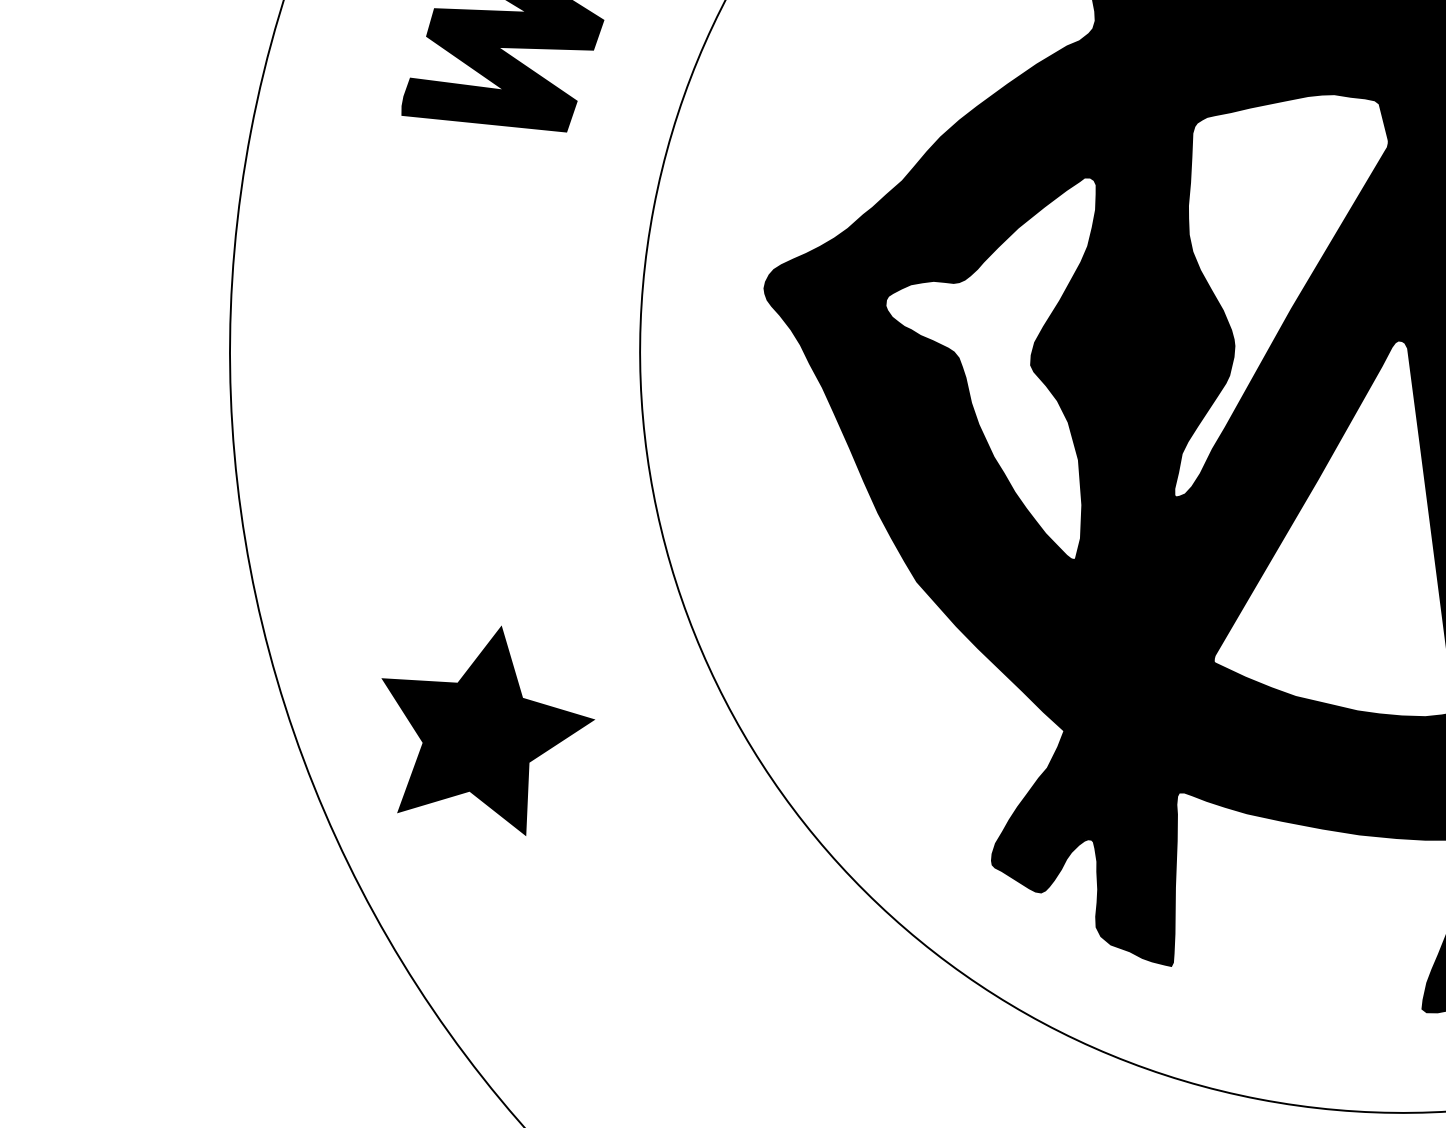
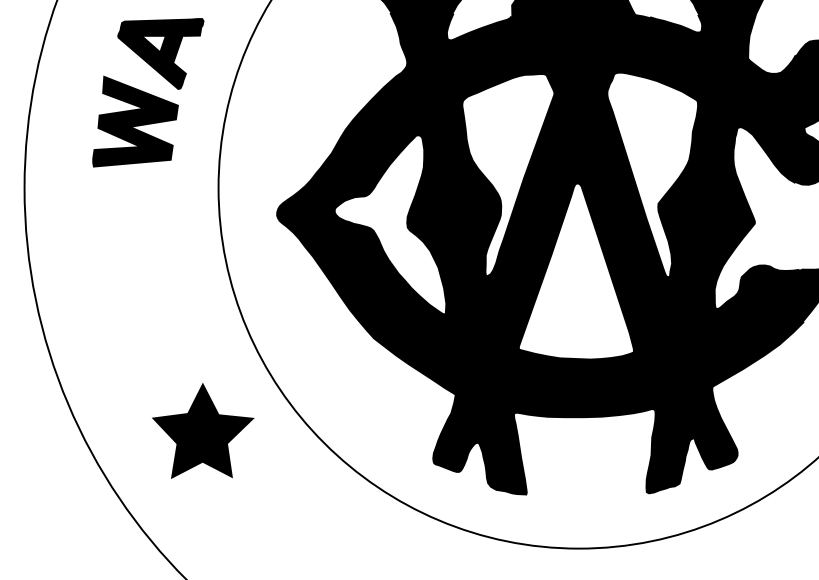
part: (483, 725) -> (203, 430), moved

